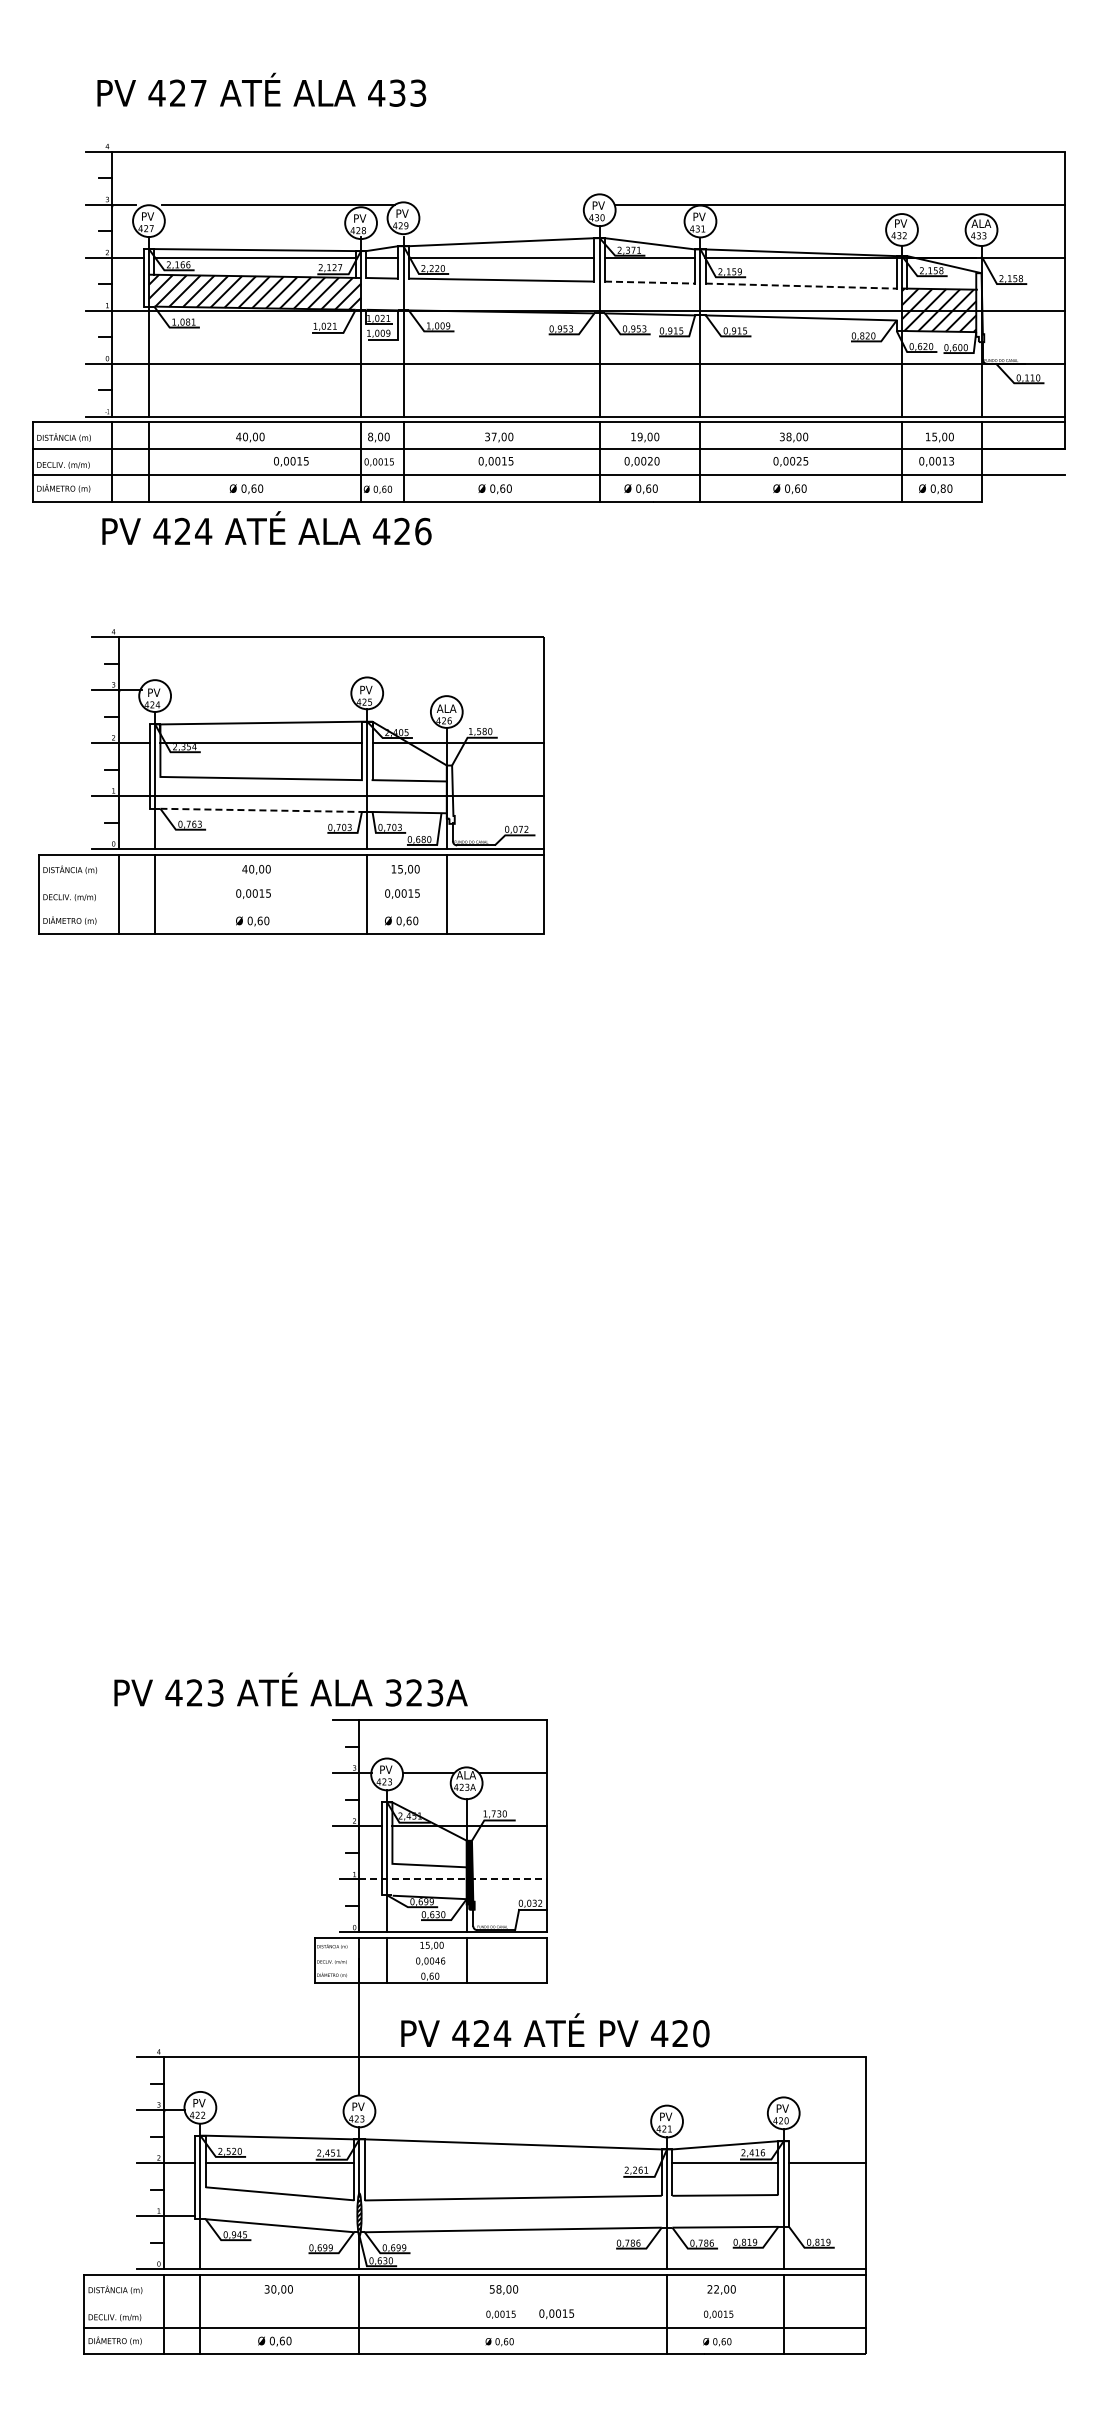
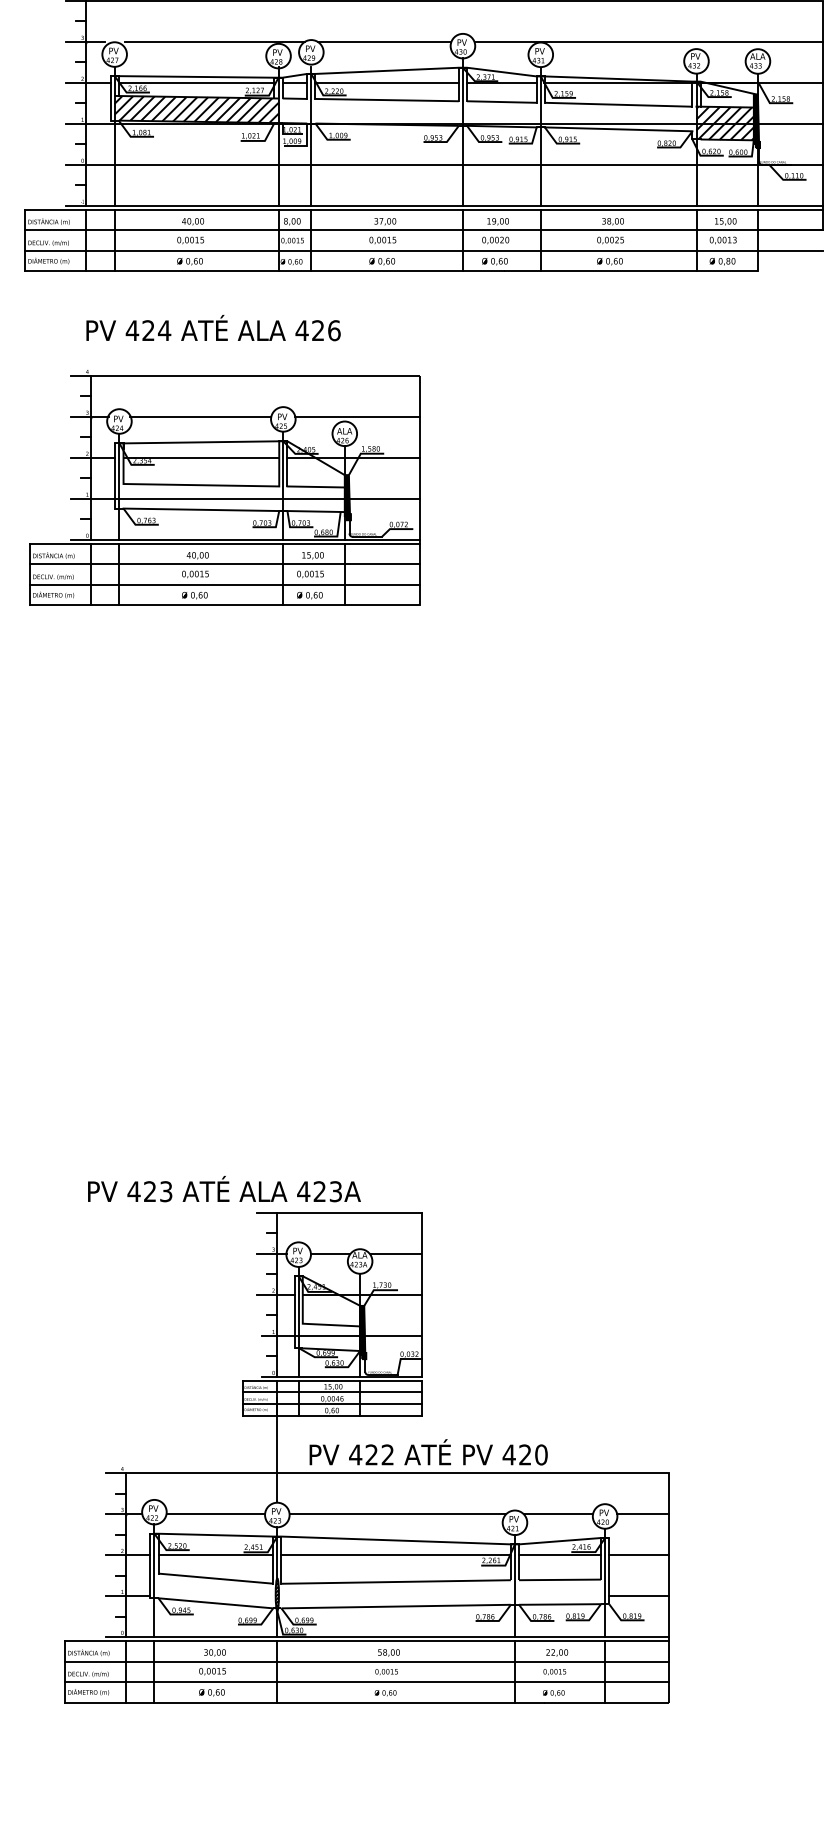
line: (498, 204) -> (384, 41), added
line: (650, 282) -> (502, 101), dashed -> solid
line: (800, 286) -> (618, 105), dashed -> solid
hatch: (980, 307) -> (757, 121), added
text: (291, 461) -> (190, 240), moved
text: (266, 528) -> (213, 328), moved
line: (259, 690) -> (200, 417), added
line: (463, 690) -> (357, 417), added
hatch: (450, 794) -> (347, 497), added
line: (261, 810) -> (201, 509), dashed -> solid
line: (291, 881) -> (224, 564), added
line: (291, 907) -> (224, 584), added
text: (393, 1692) -> (303, 1191), 323A -> 423A
line: (453, 1879) -> (349, 1335), dashed -> solid
line: (430, 1952) -> (332, 1392), added
line: (430, 1967) -> (332, 1403), added
text: (502, 2033) -> (387, 1454), 424 -> 422
line: (279, 2110) -> (215, 1514), added
line: (515, 2110) -> (397, 1514), added
line: (723, 2110) -> (558, 1514), added
line: (832, 2110) -> (642, 1514), added
line: (512, 2163) -> (395, 1555), added
line: (827, 2216) -> (638, 1596), added
line: (475, 2301) -> (366, 1661), added
text: (556, 2314) -> (212, 1671), moved

